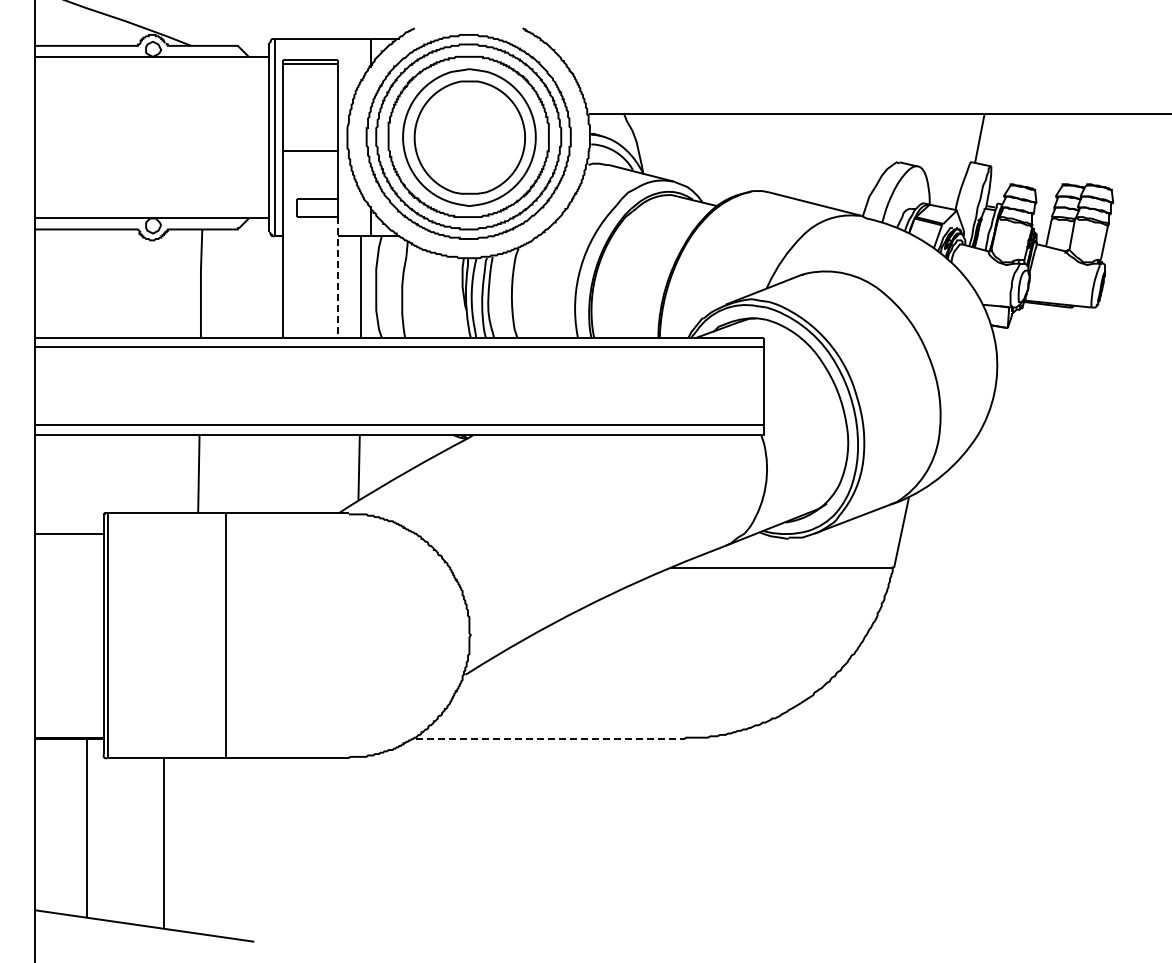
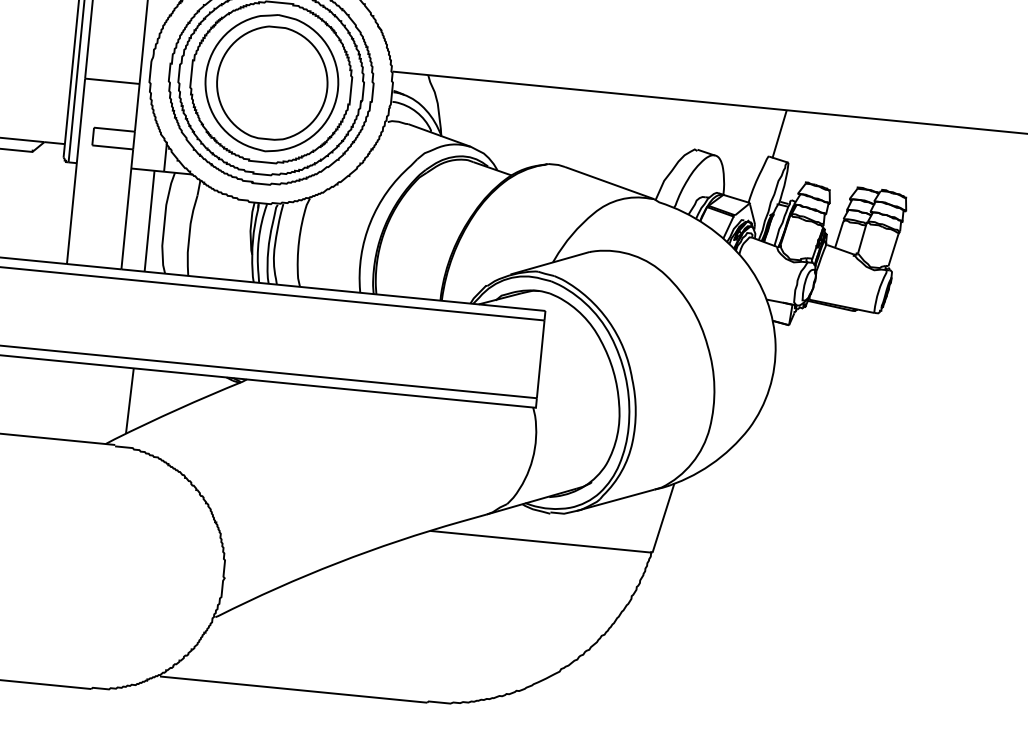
line: (337, 277) -> (126, 209), dashed -> solid
line: (550, 739) -> (293, 690), dashed -> solid

